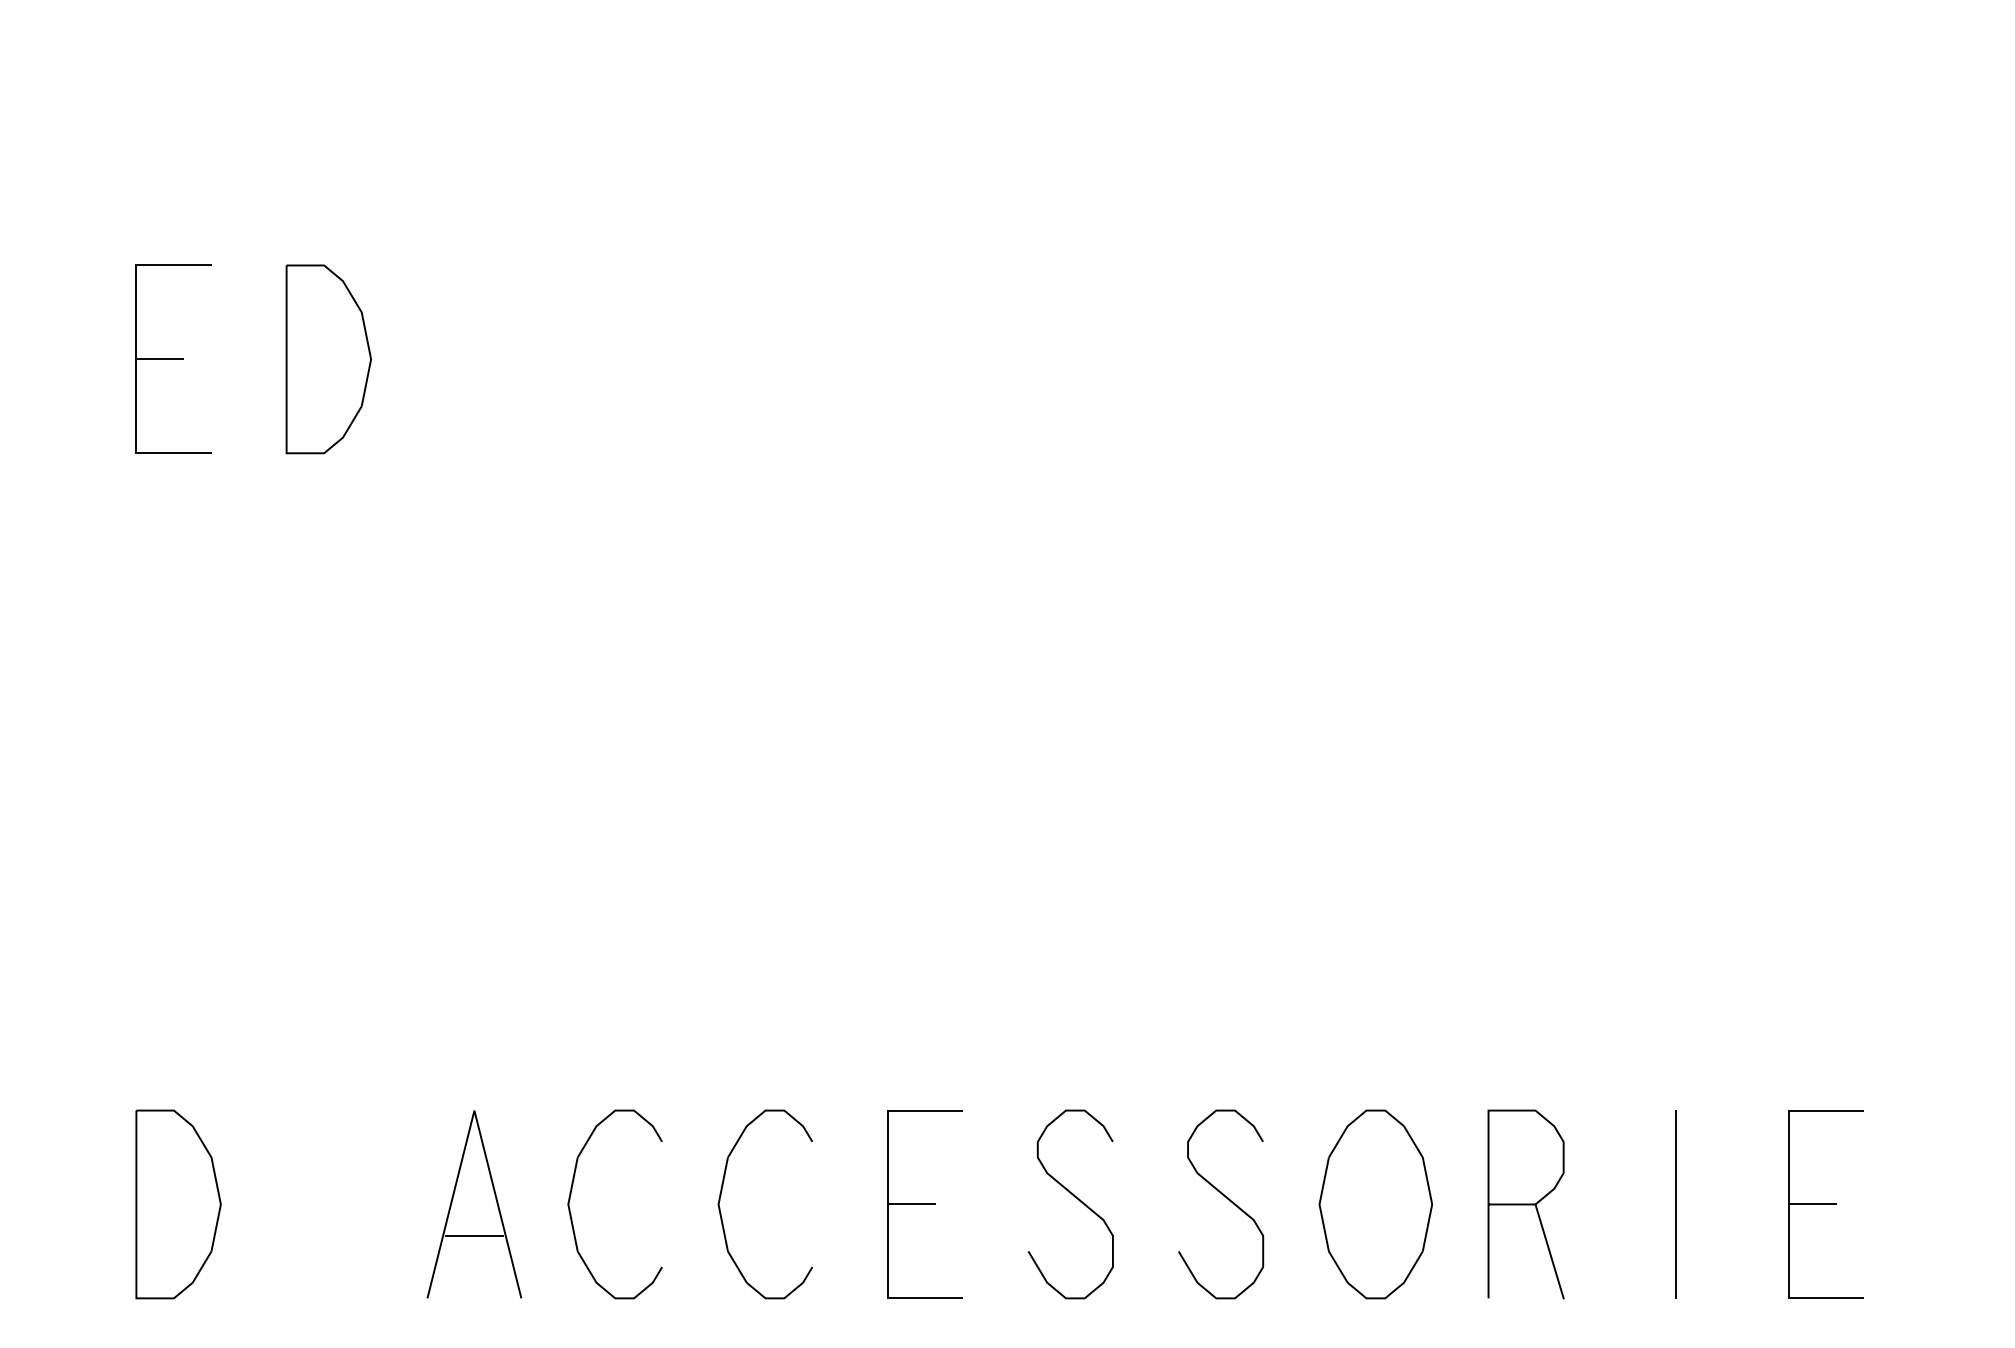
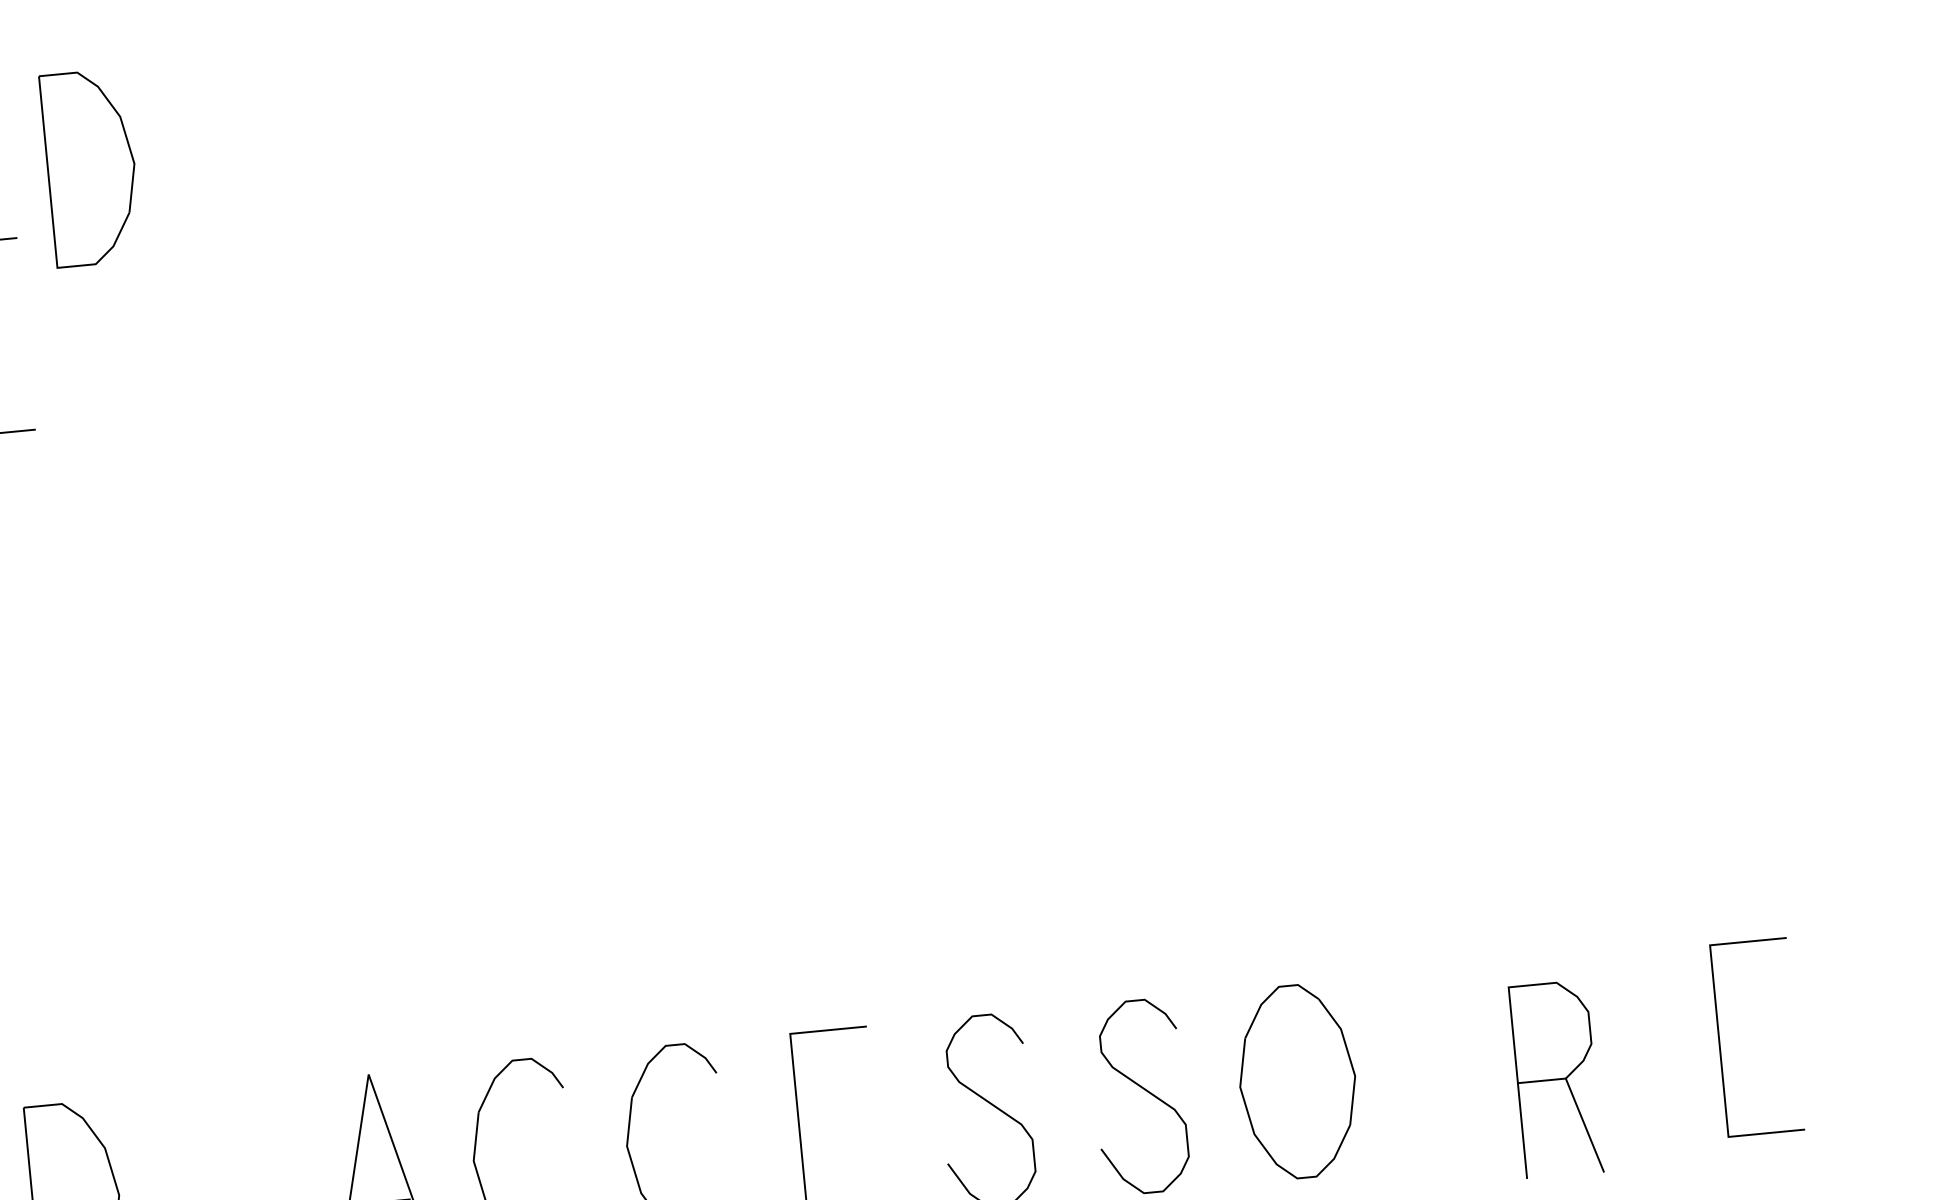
part: (328, 359) -> (90, 168), moved
line: (910, 1204) -> (822, 1127), removed
part: (1525, 1204) -> (1555, 1079), moved
line: (1676, 1204) -> (1604, 1052), removed
line: (1812, 1204) -> (1743, 1038), removed

